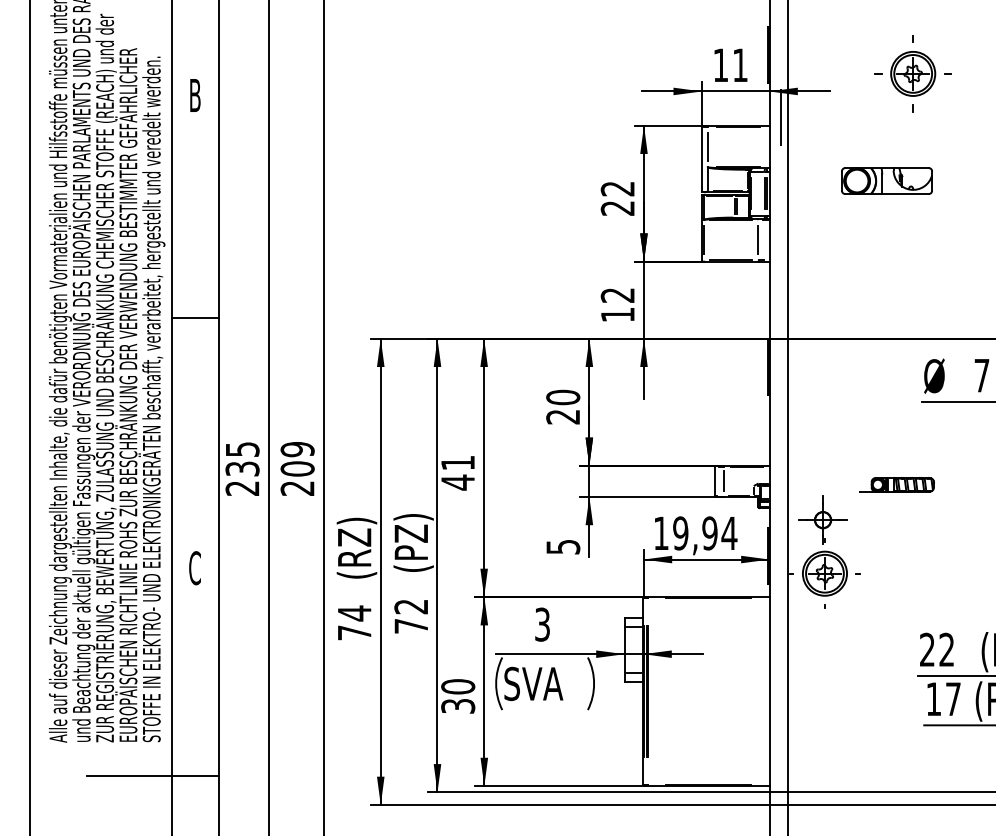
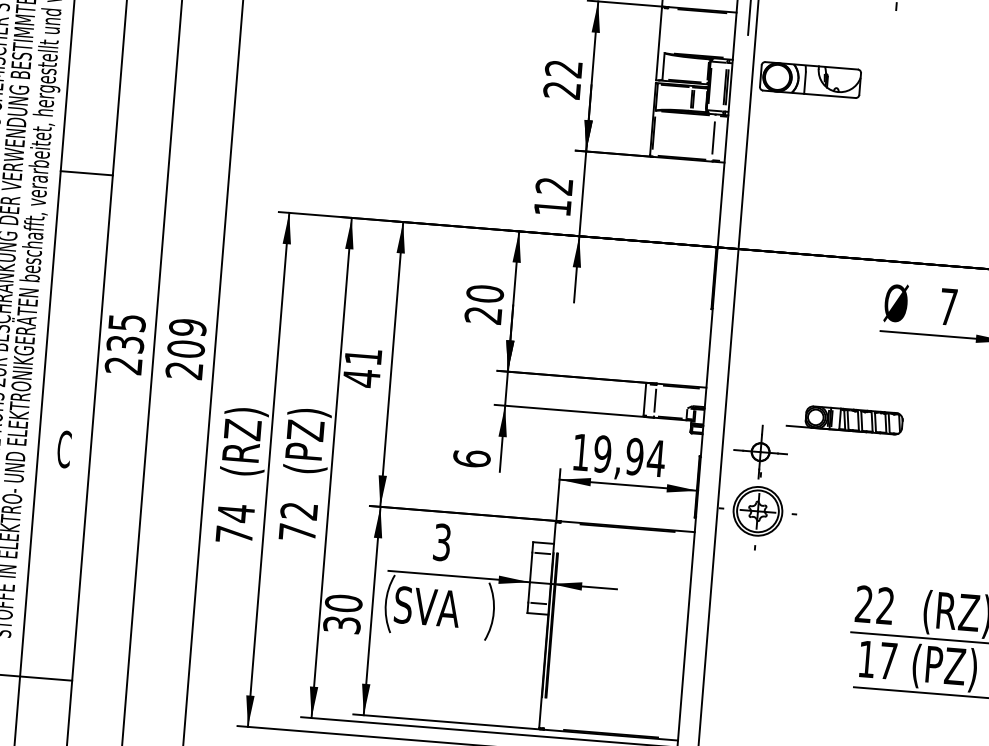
line: (707, 146) -> (666, 30), removed
part: (886, 180) -> (809, 79), moved
part: (896, 484) -> (844, 419), size x1.4
text: (563, 546) -> (472, 458), 5 -> 6

